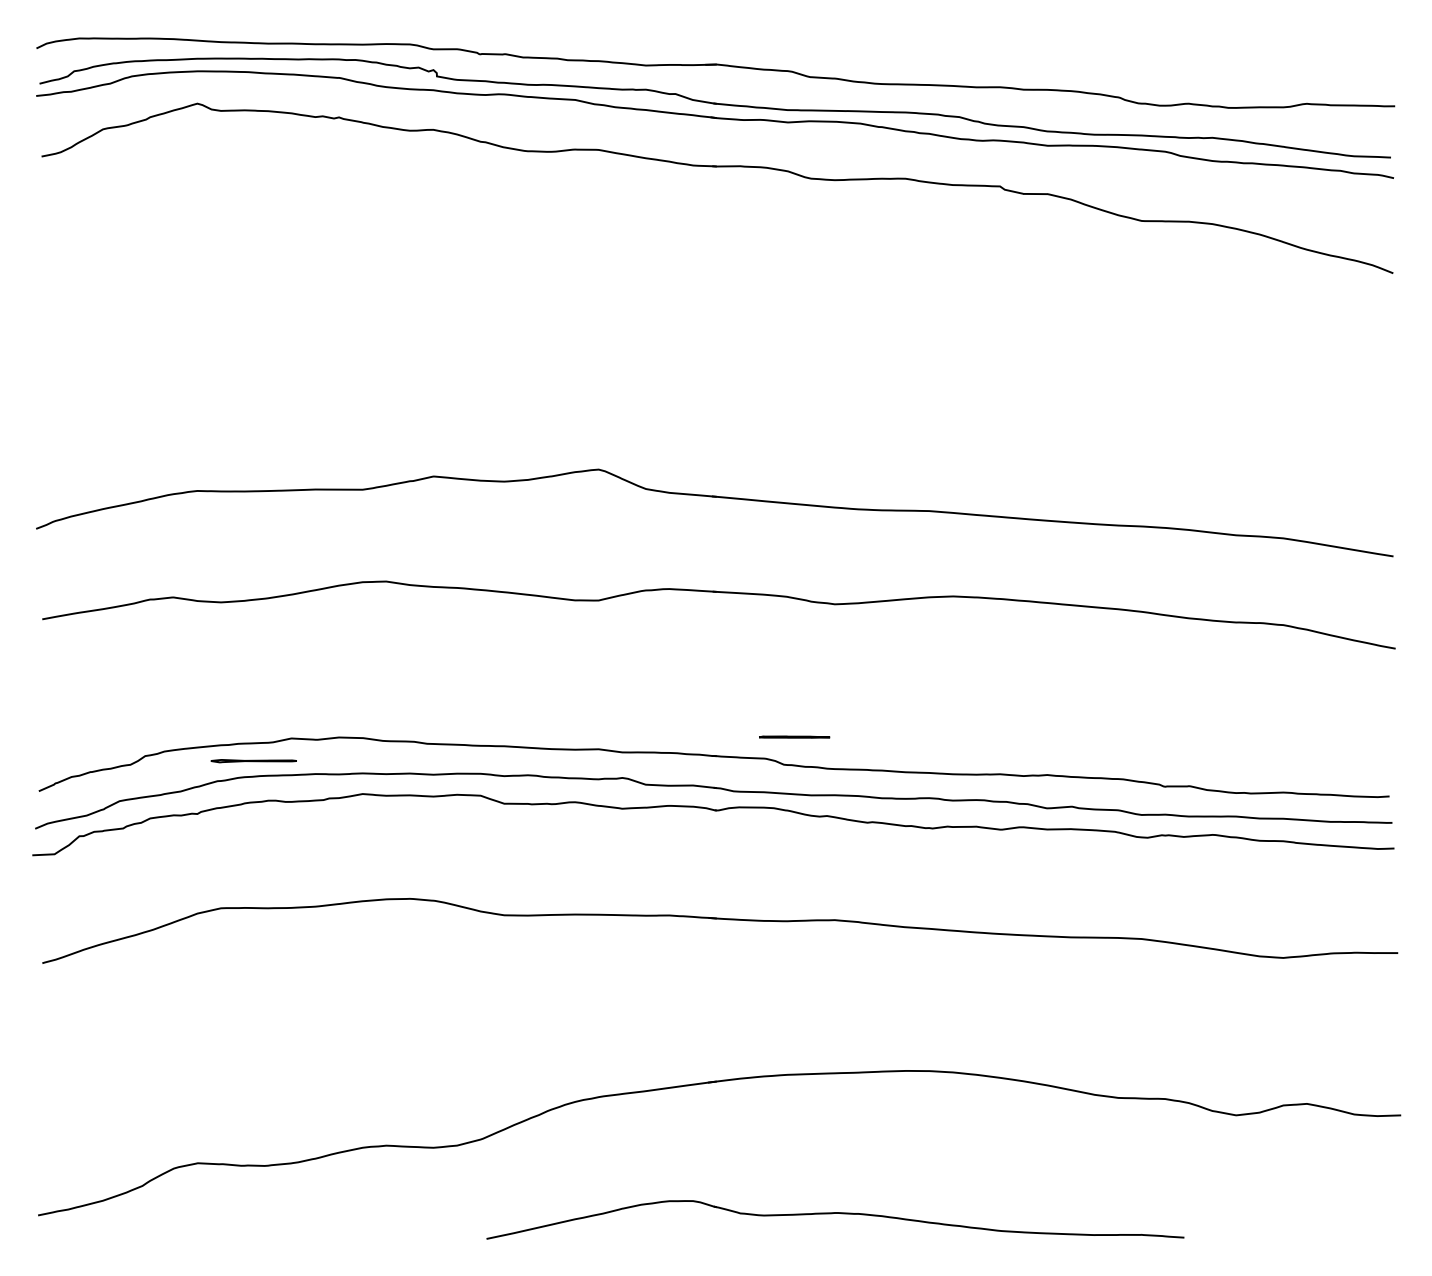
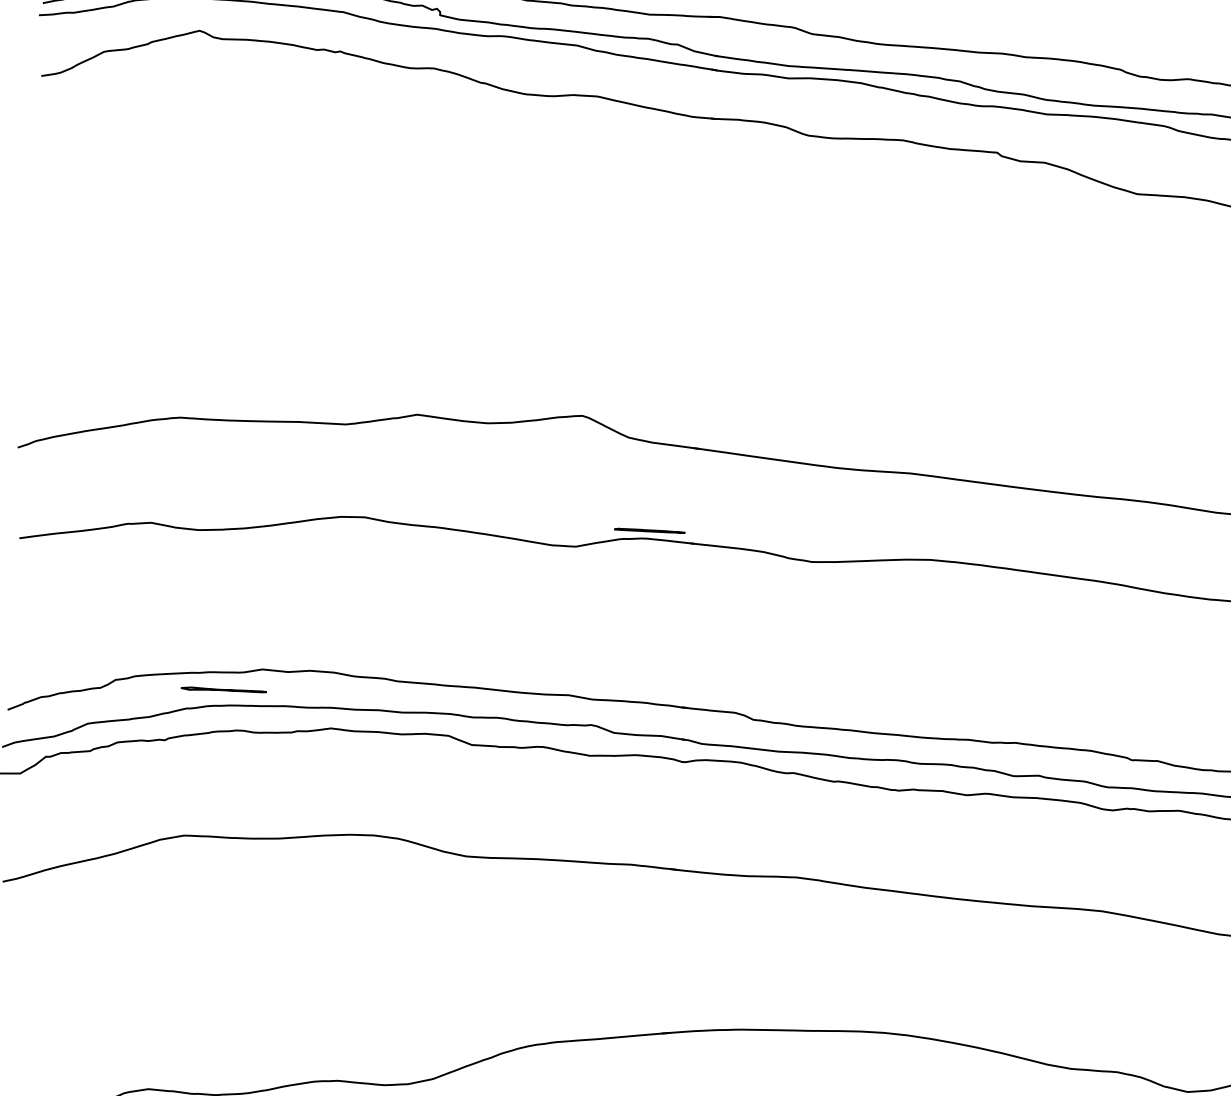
line: (794, 736) -> (649, 530), moved

